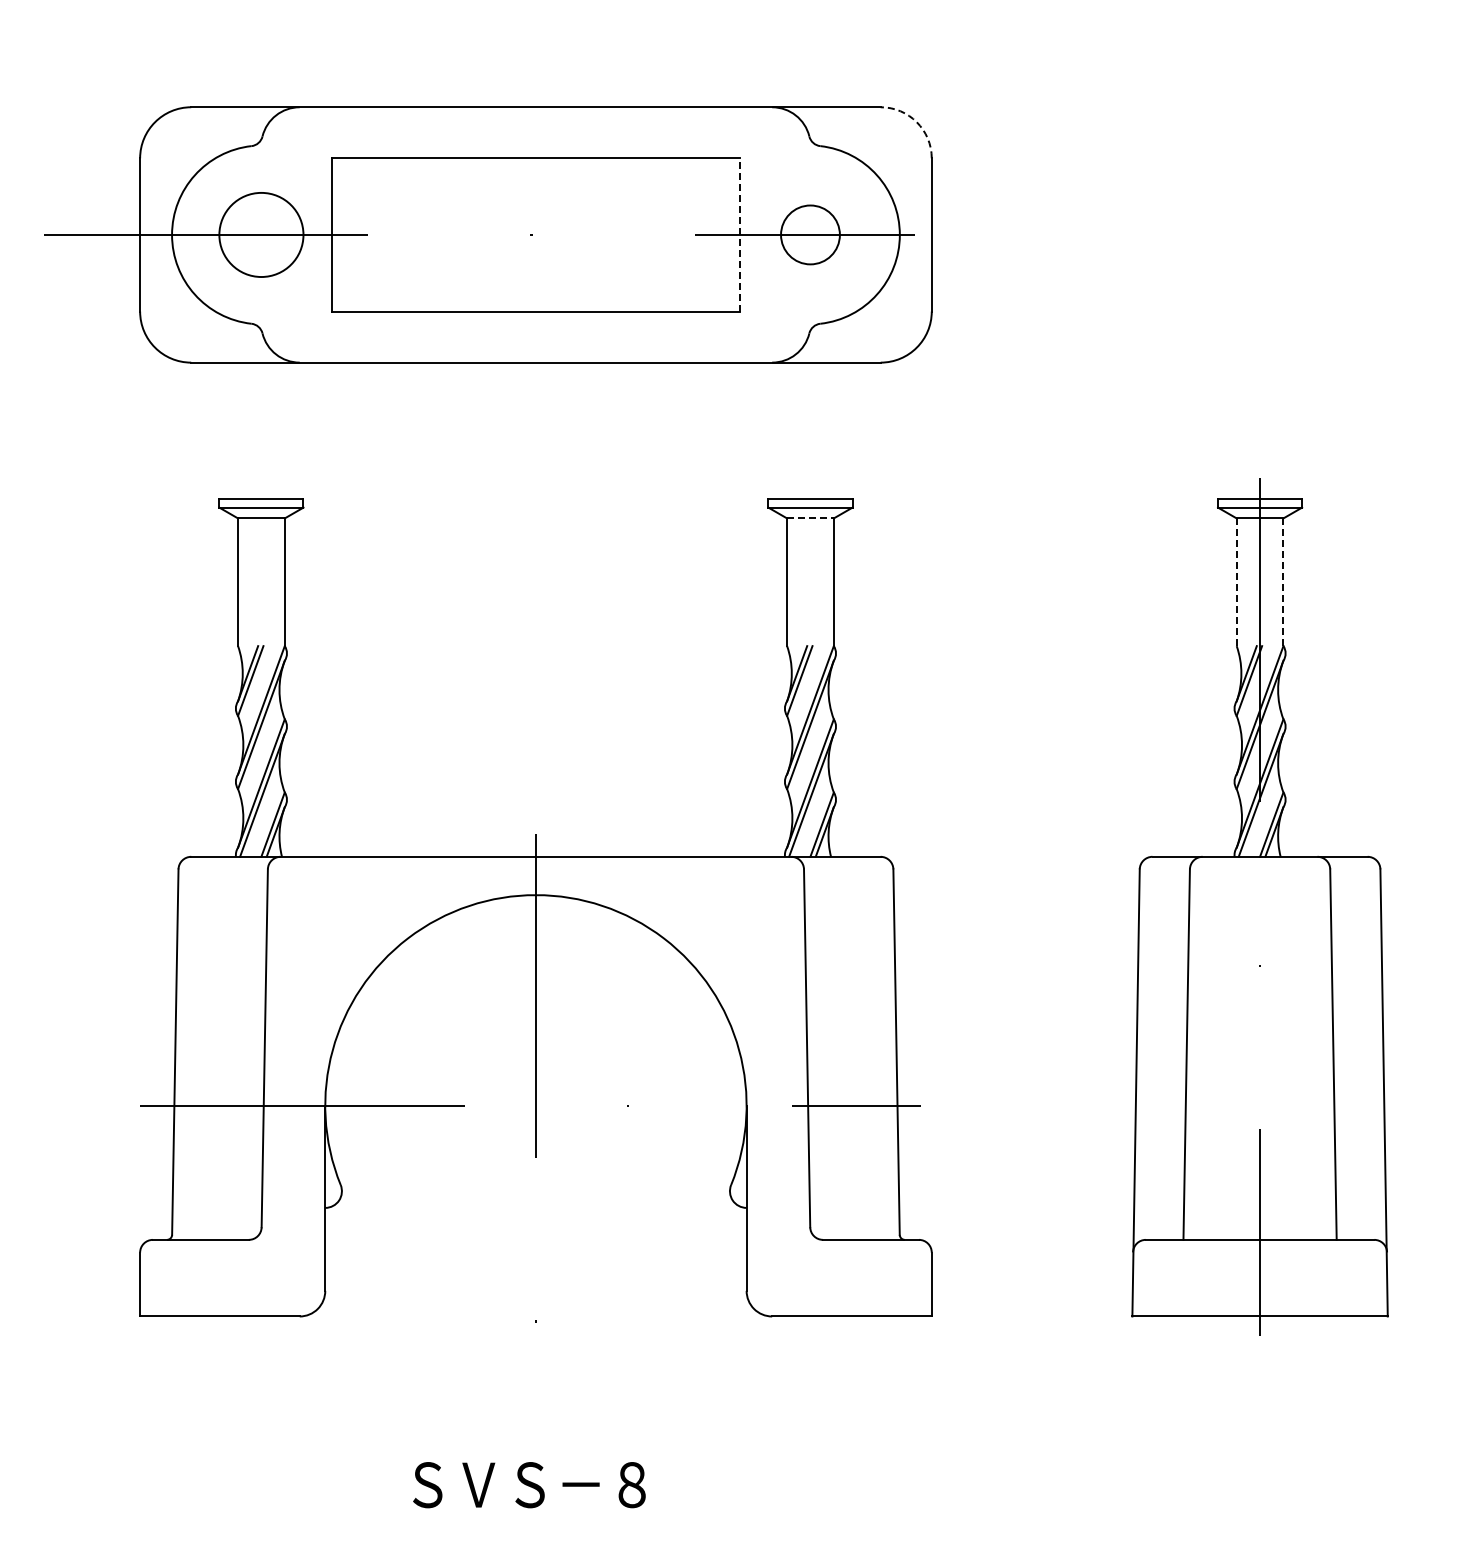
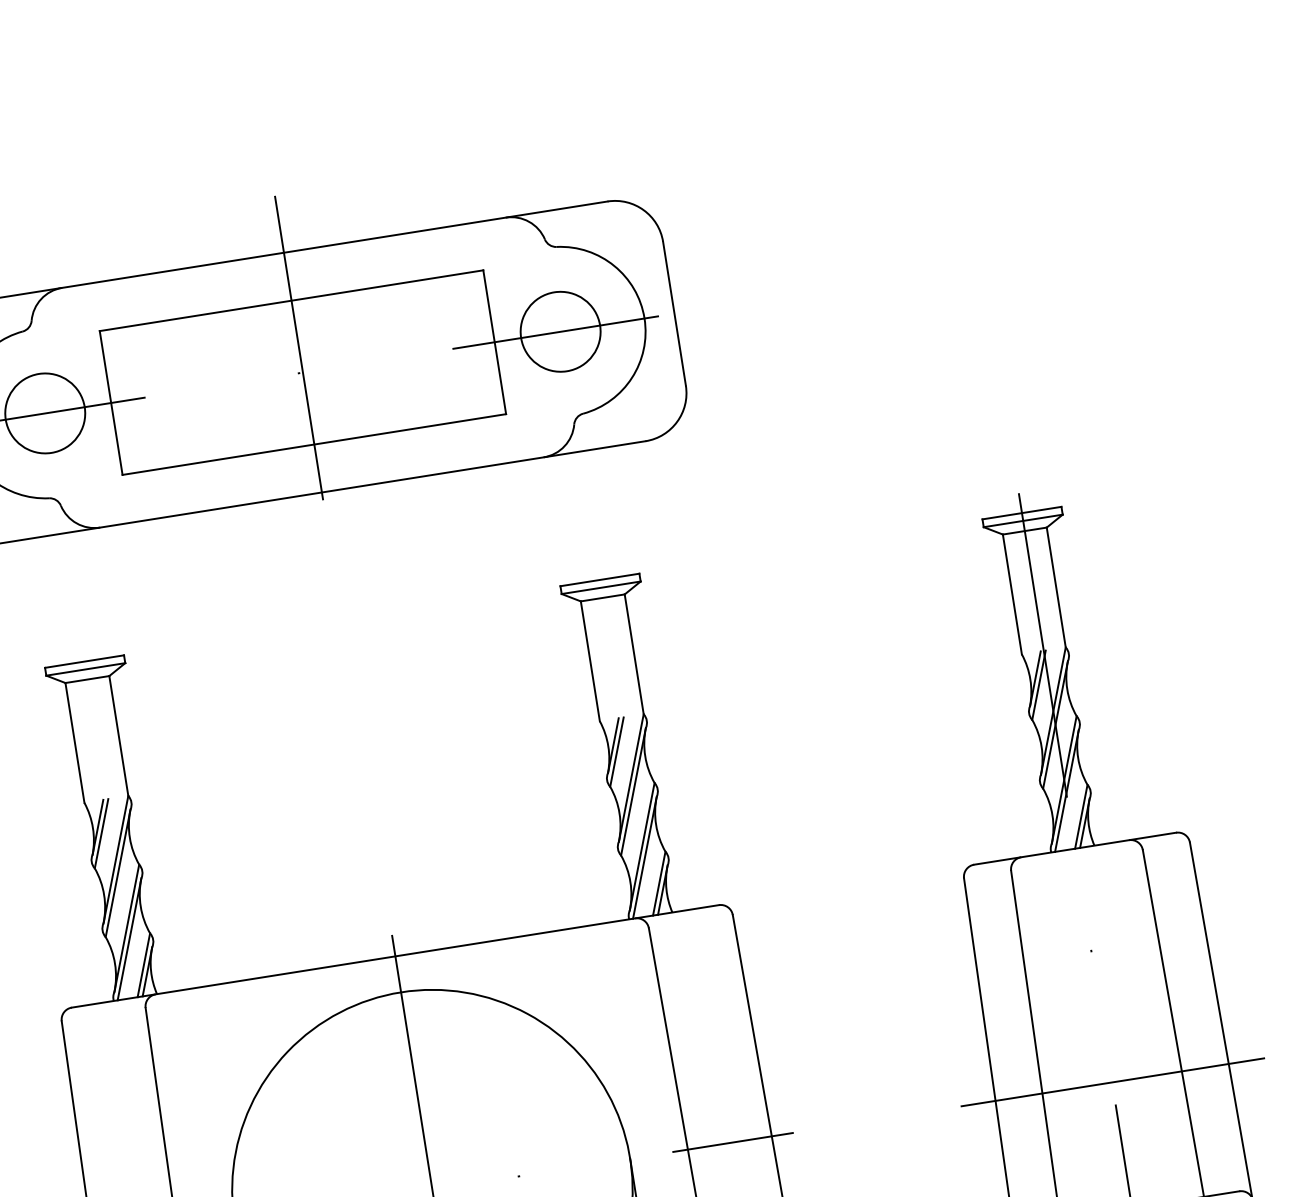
arc: (916, 122) -> (643, 210), dashed -> solid
line: (535, 223) -> (300, 361), added
line: (740, 234) -> (494, 341), dashed -> solid
circle: (810, 234) -> (560, 331), size x1.43
line: (810, 518) -> (602, 597), dashed -> solid
line: (1236, 582) -> (1012, 594), dashed -> solid
line: (1283, 582) -> (1056, 587), dashed -> solid
line: (1257, 1105) -> (1109, 1082), added

